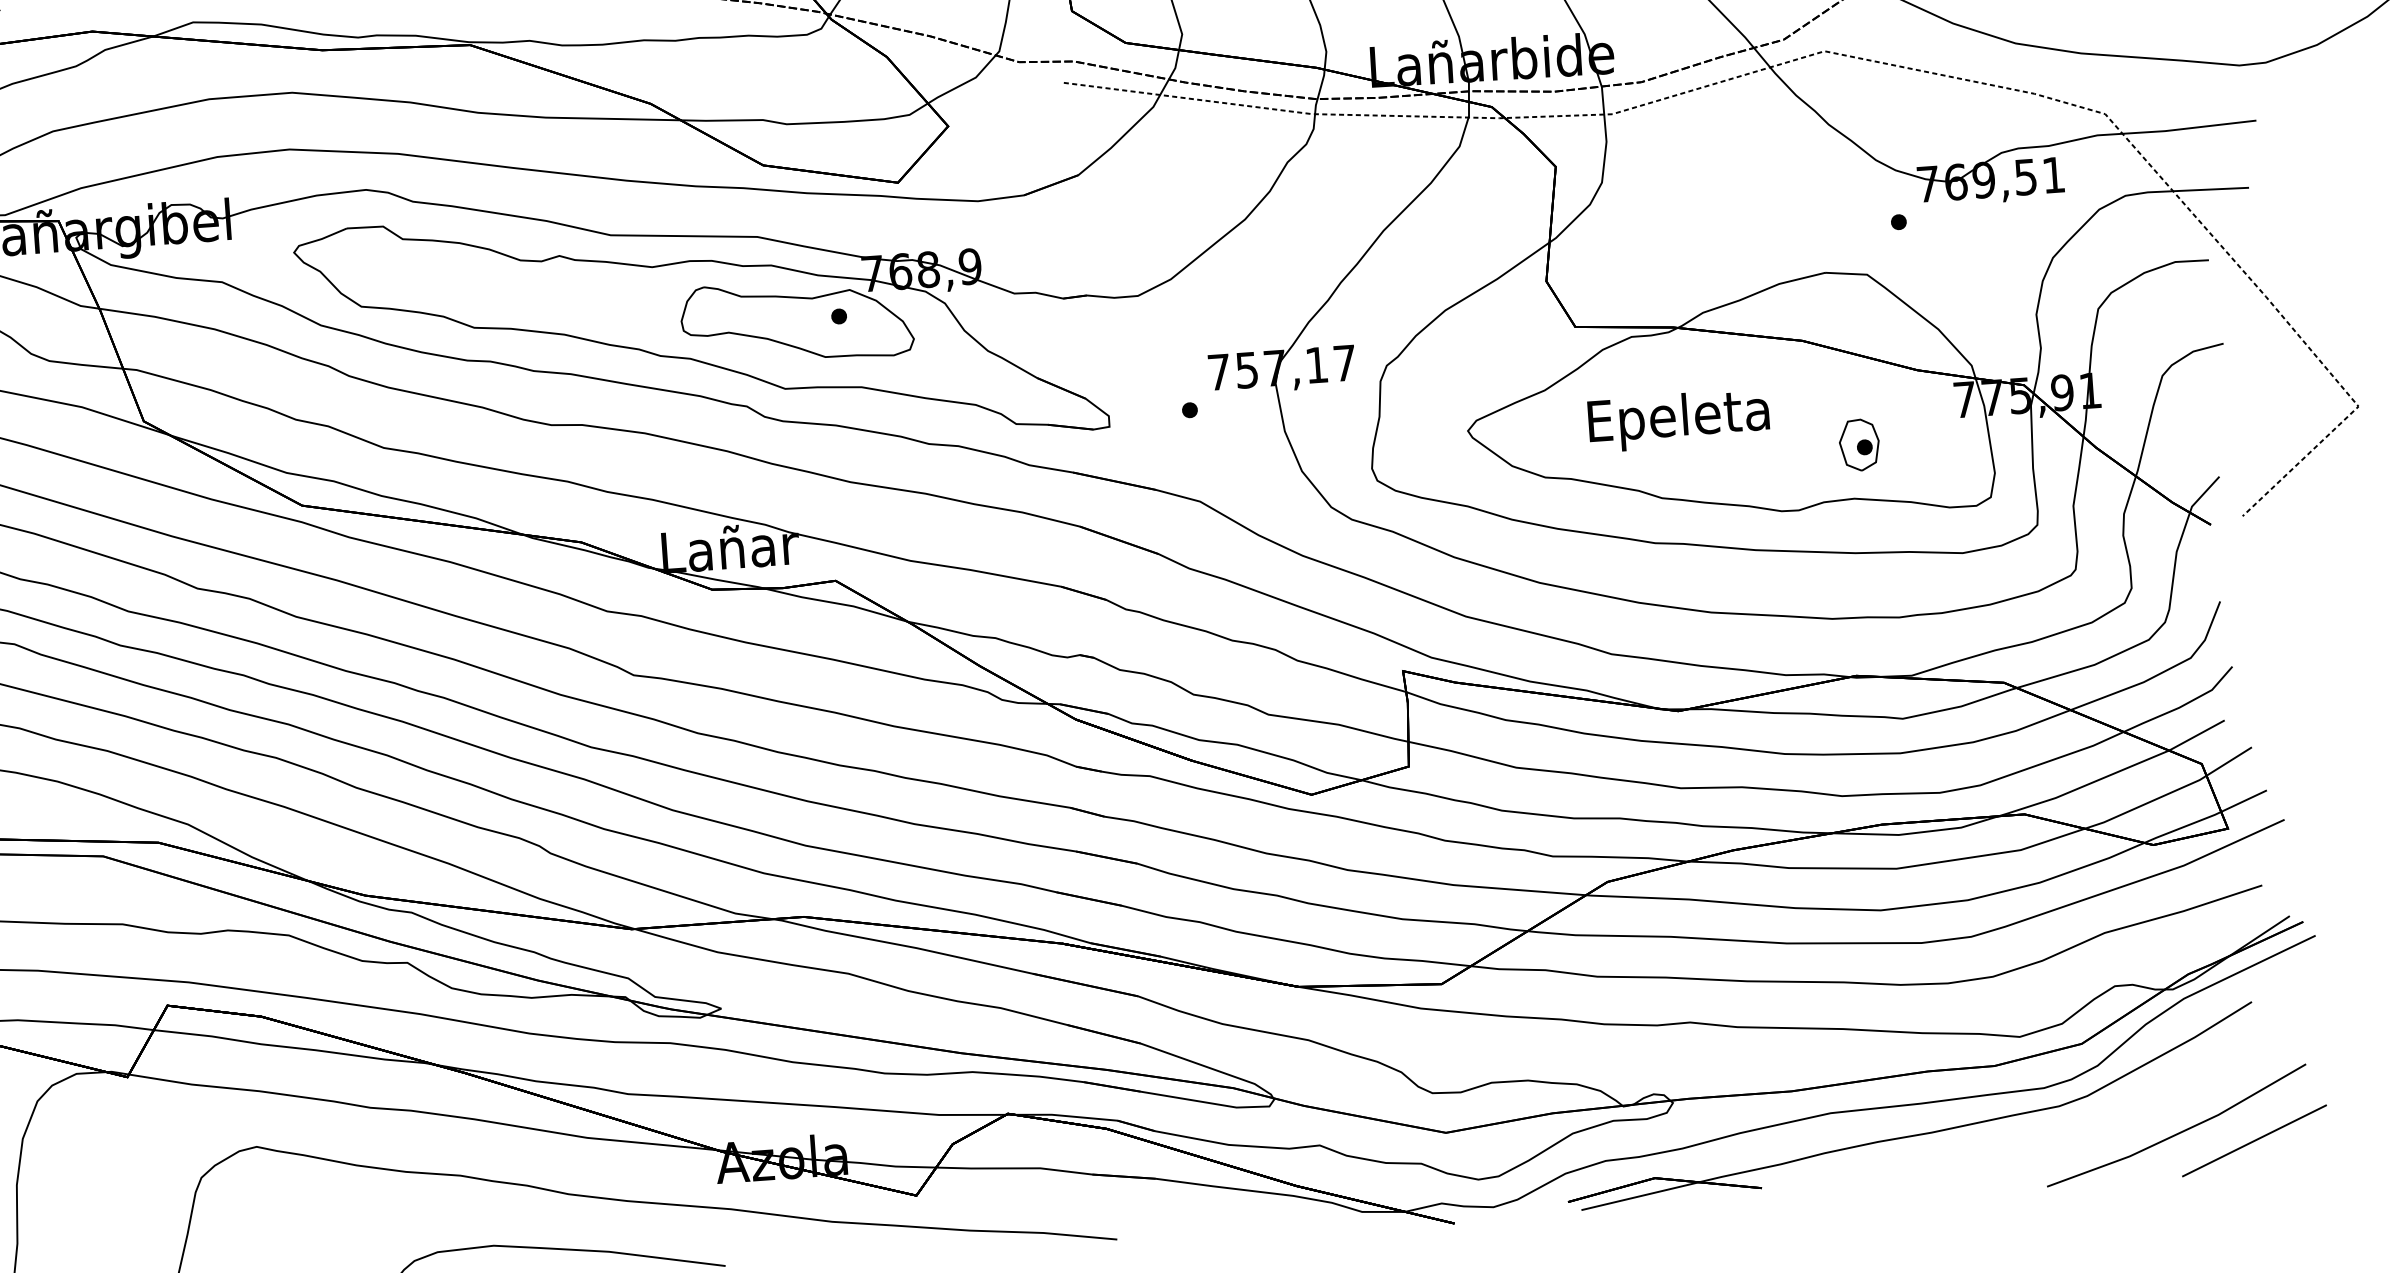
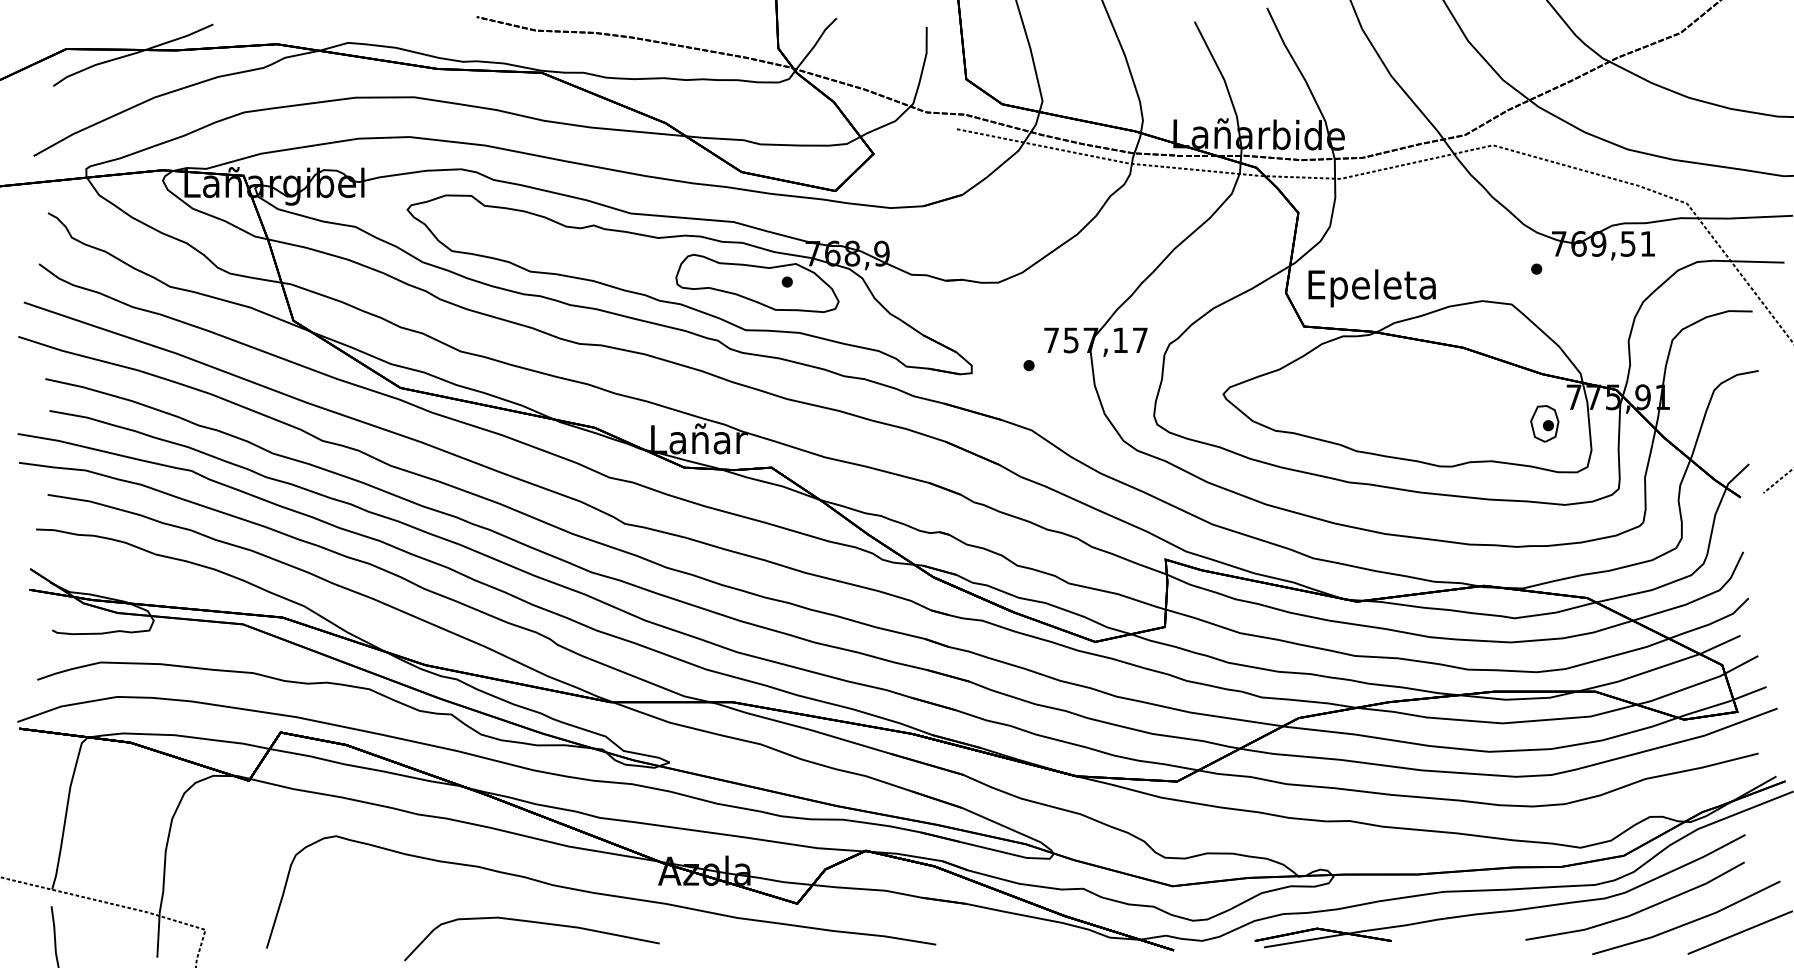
text: (1678, 420) -> (1371, 288), moved
part: (1859, 444) -> (1544, 423), moved
line: (2109, 1119) -> (1639, 910), added

